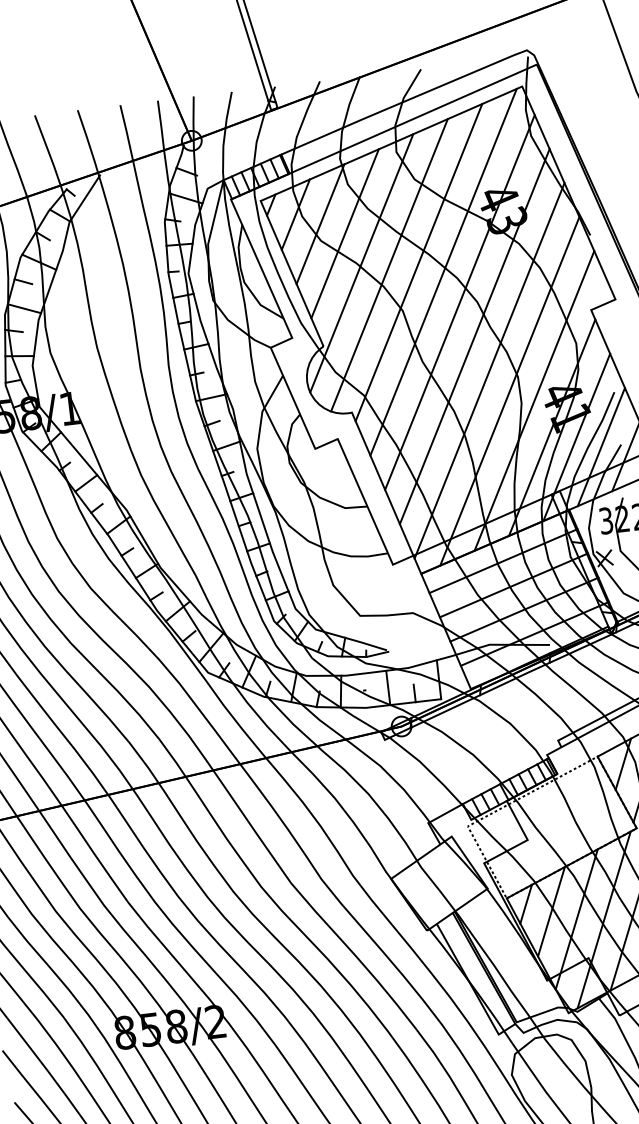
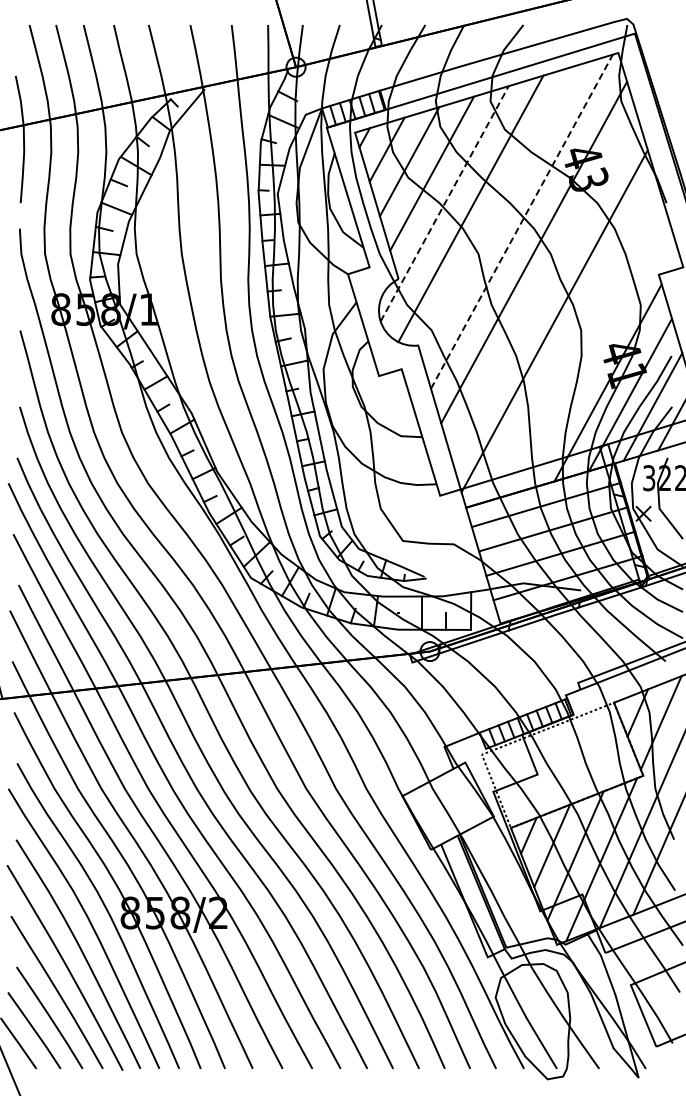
line: (418, 262) -> (499, 209), removed
line: (361, 263) -> (444, 203), solid -> dashed
line: (444, 271) -> (522, 221), solid -> dashed
line: (474, 336) -> (544, 286), removed
line: (509, 391) -> (571, 343), removed
line: (533, 400) -> (593, 354), removed

